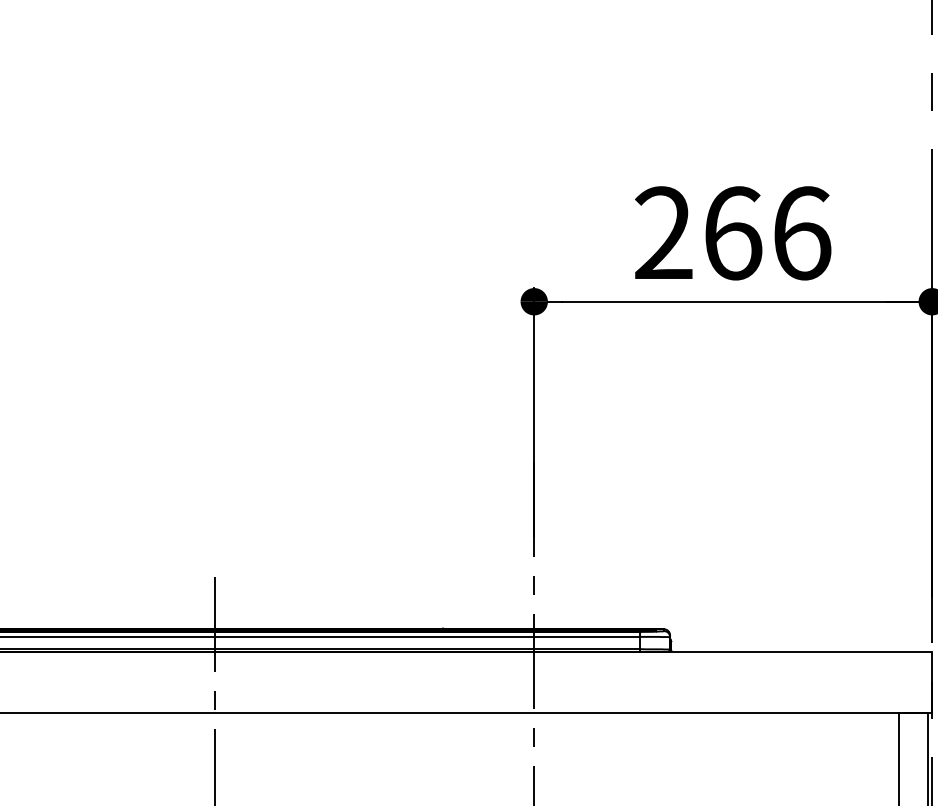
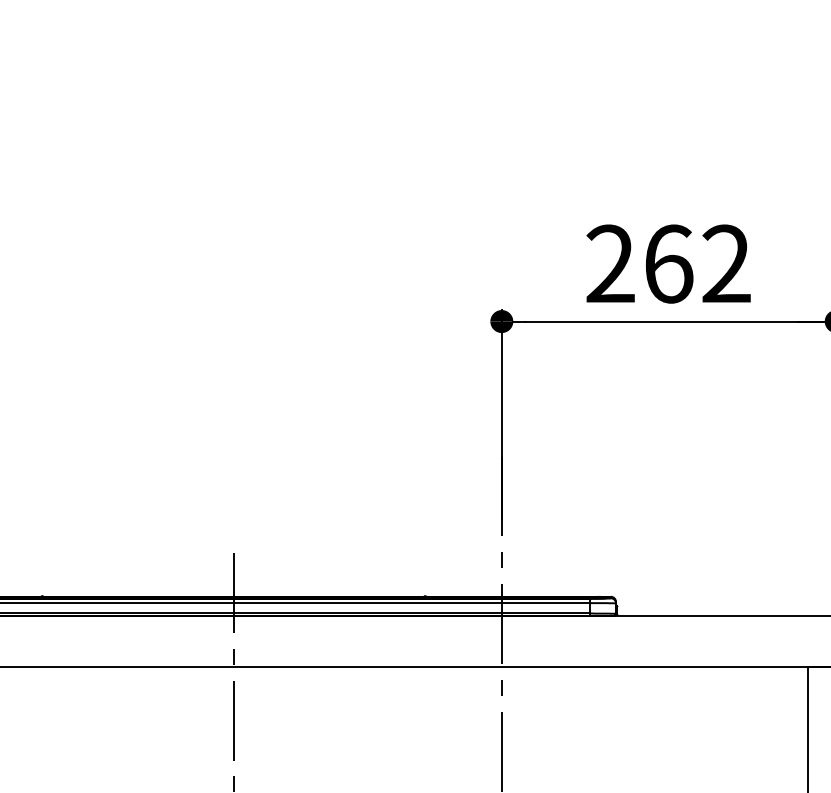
text: (801, 232) -> (726, 263), 266 -> 262

